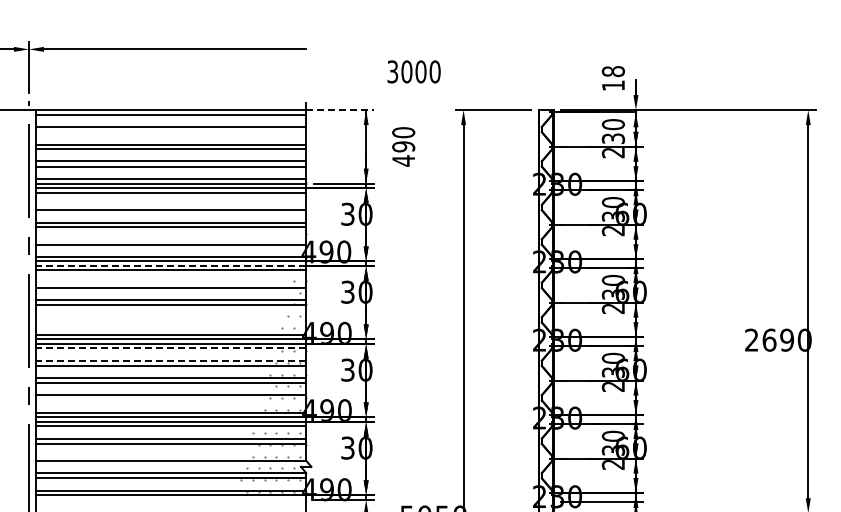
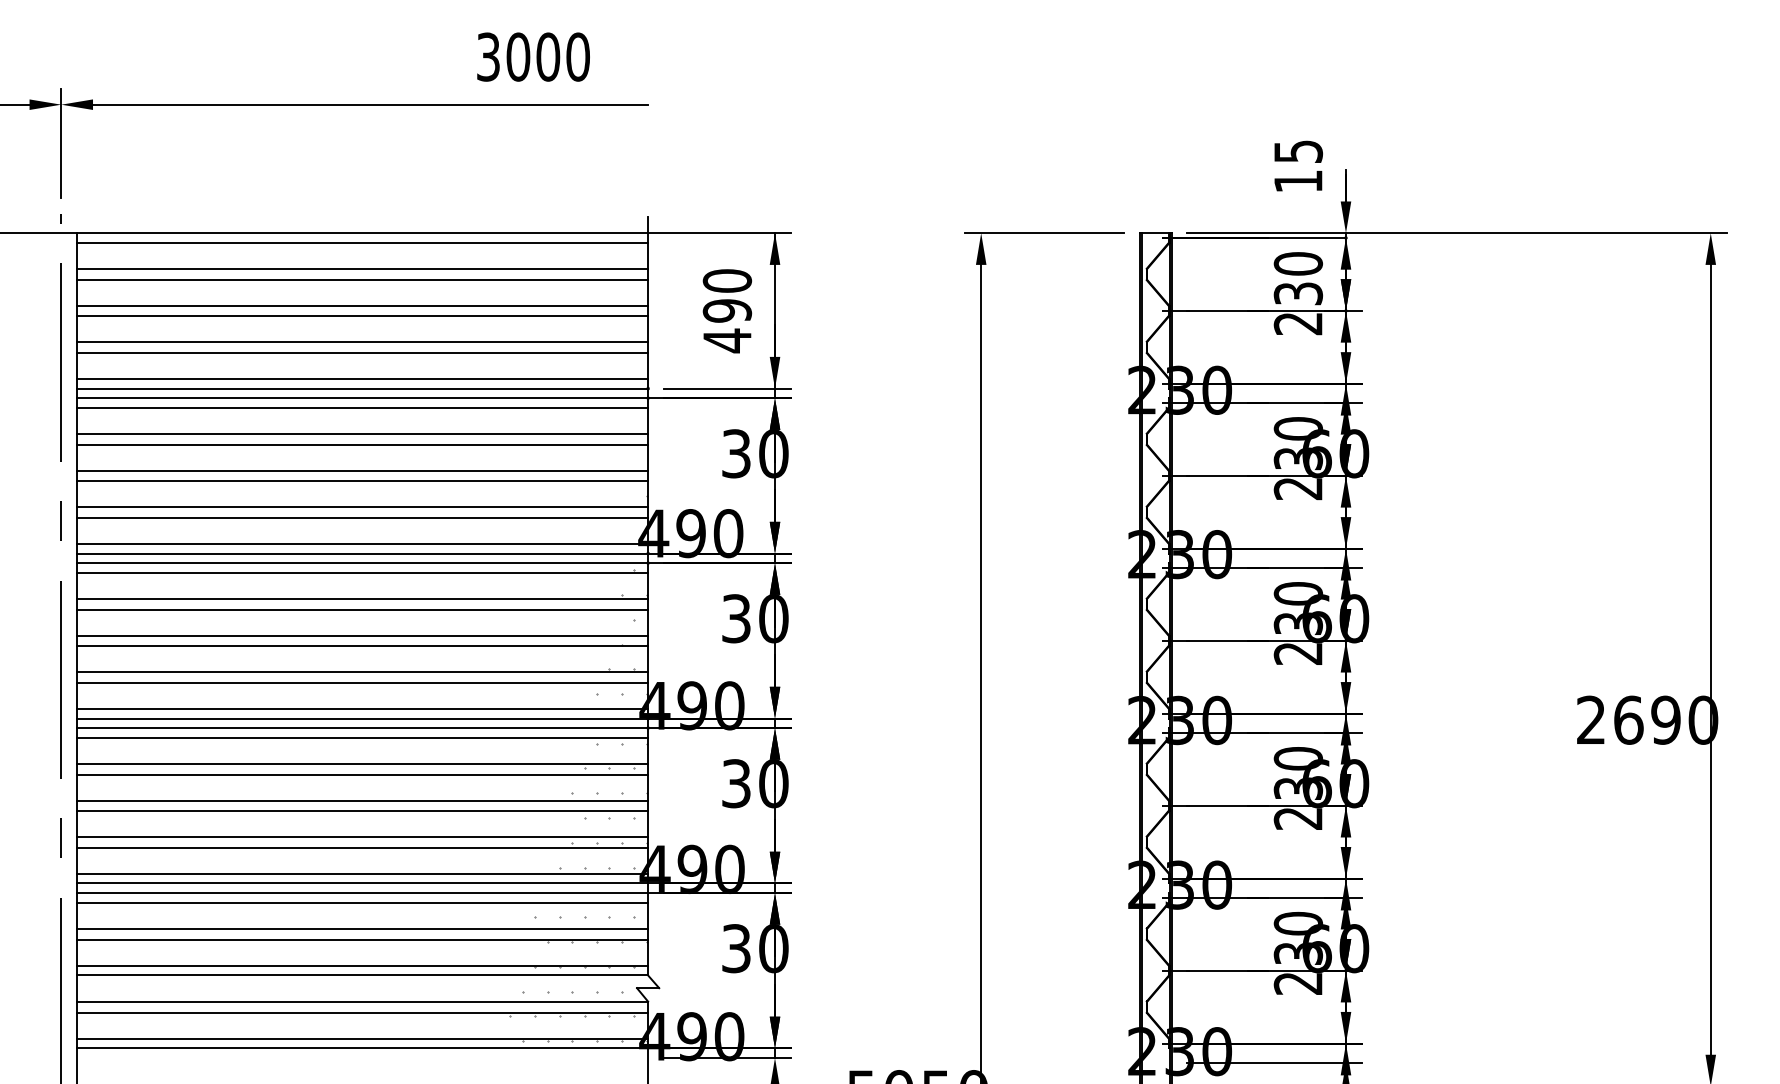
text: (413, 71) -> (532, 56), moved
text: (612, 71) -> (1296, 151), 18 -> 15
line: (339, 110) -> (718, 234), dashed -> solid
line: (171, 132) -> (362, 280), added
text: (403, 146) -> (727, 310), moved
line: (171, 204) -> (362, 432), added
line: (171, 239) -> (362, 507), added
line: (171, 265) -> (362, 562), dashed -> solid
line: (171, 282) -> (362, 598), added
line: (171, 317) -> (362, 672), added
line: (171, 322) -> (362, 682), added
line: (171, 348) -> (362, 737), dashed -> solid
line: (171, 360) -> (362, 763), dashed -> solid
line: (171, 400) -> (362, 847), added
line: (171, 456) -> (362, 966), added

